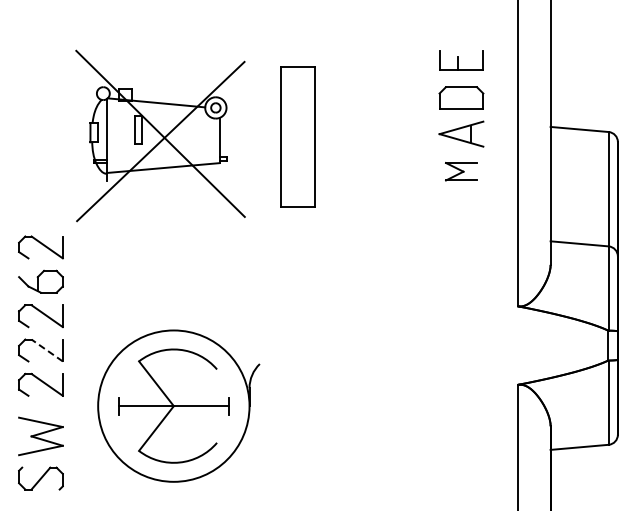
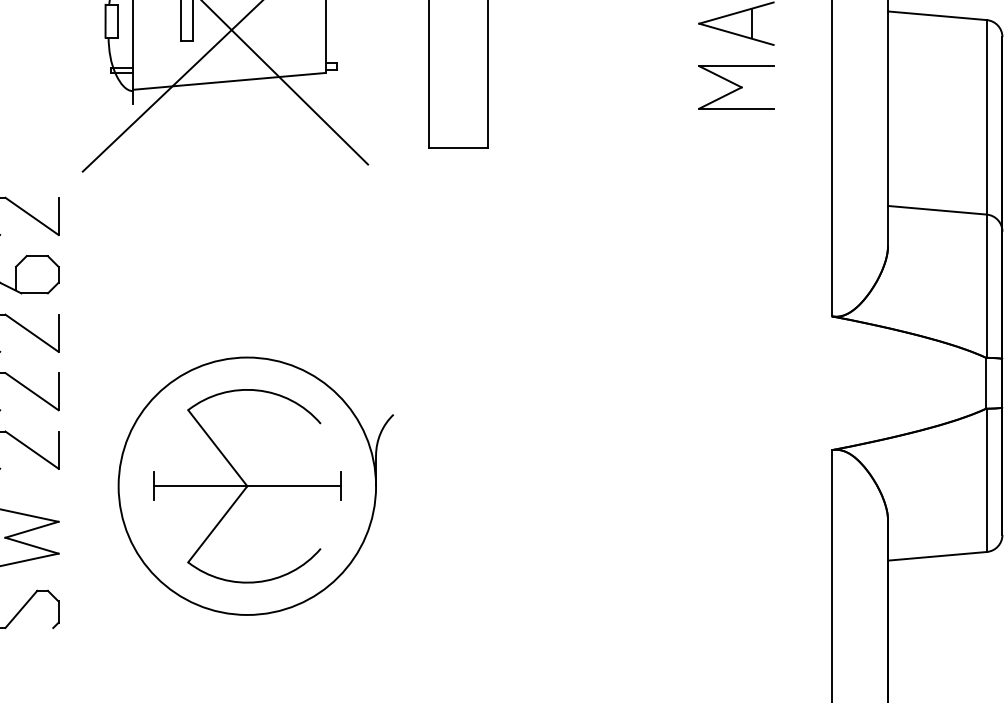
part: (460, 171) -> (734, 87), size x1.43
line: (46, 350) -> (30, 391), dashed -> solid

